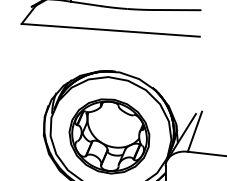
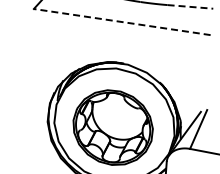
line: (177, 10) -> (190, 7), solid -> dashed
line: (110, 30) -> (122, 22), solid -> dashed

